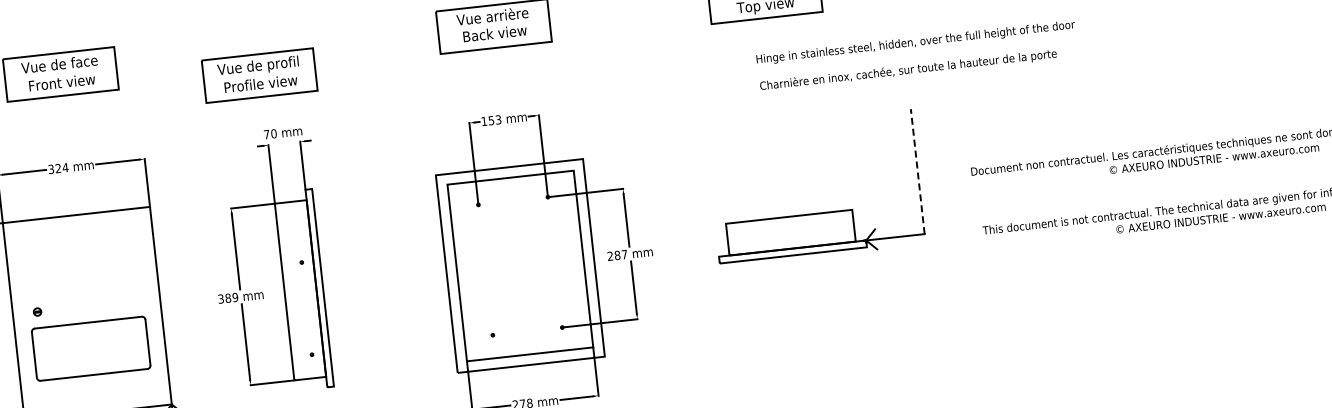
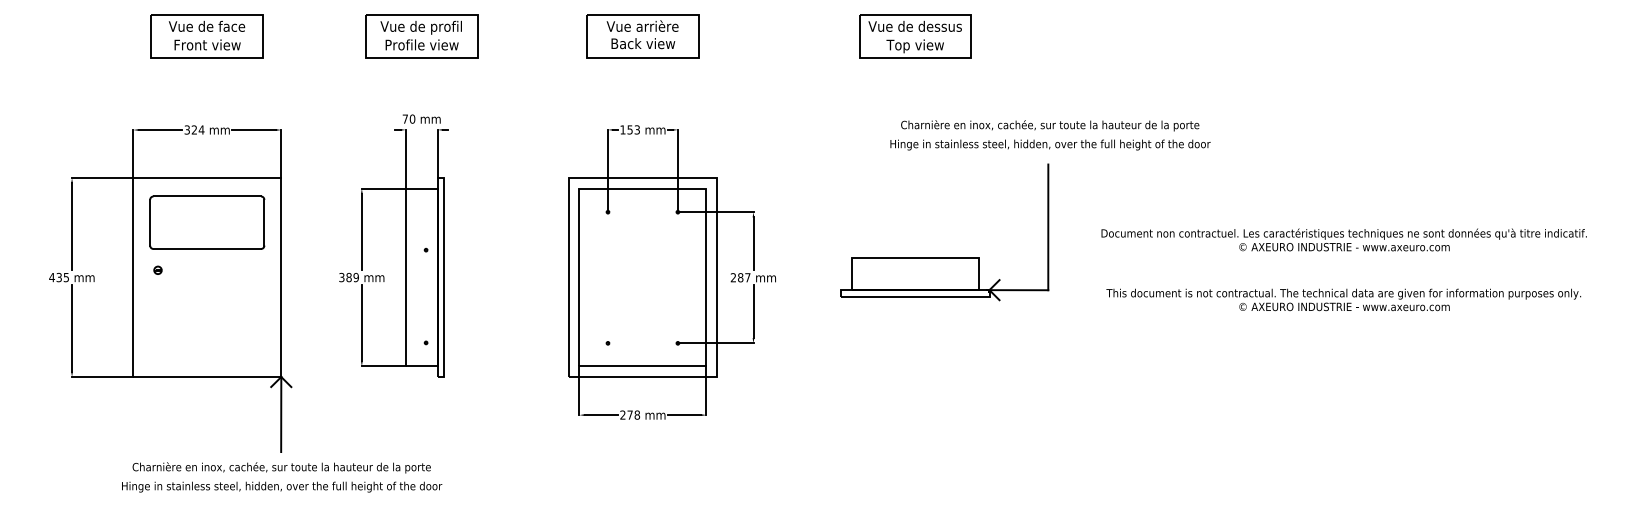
text: (915, 42) -> (1050, 144), moved
part: (259, 75) -> (421, 36), moved
line: (917, 171) -> (1048, 227), dashed -> solid
part: (91, 348) -> (207, 222), moved

